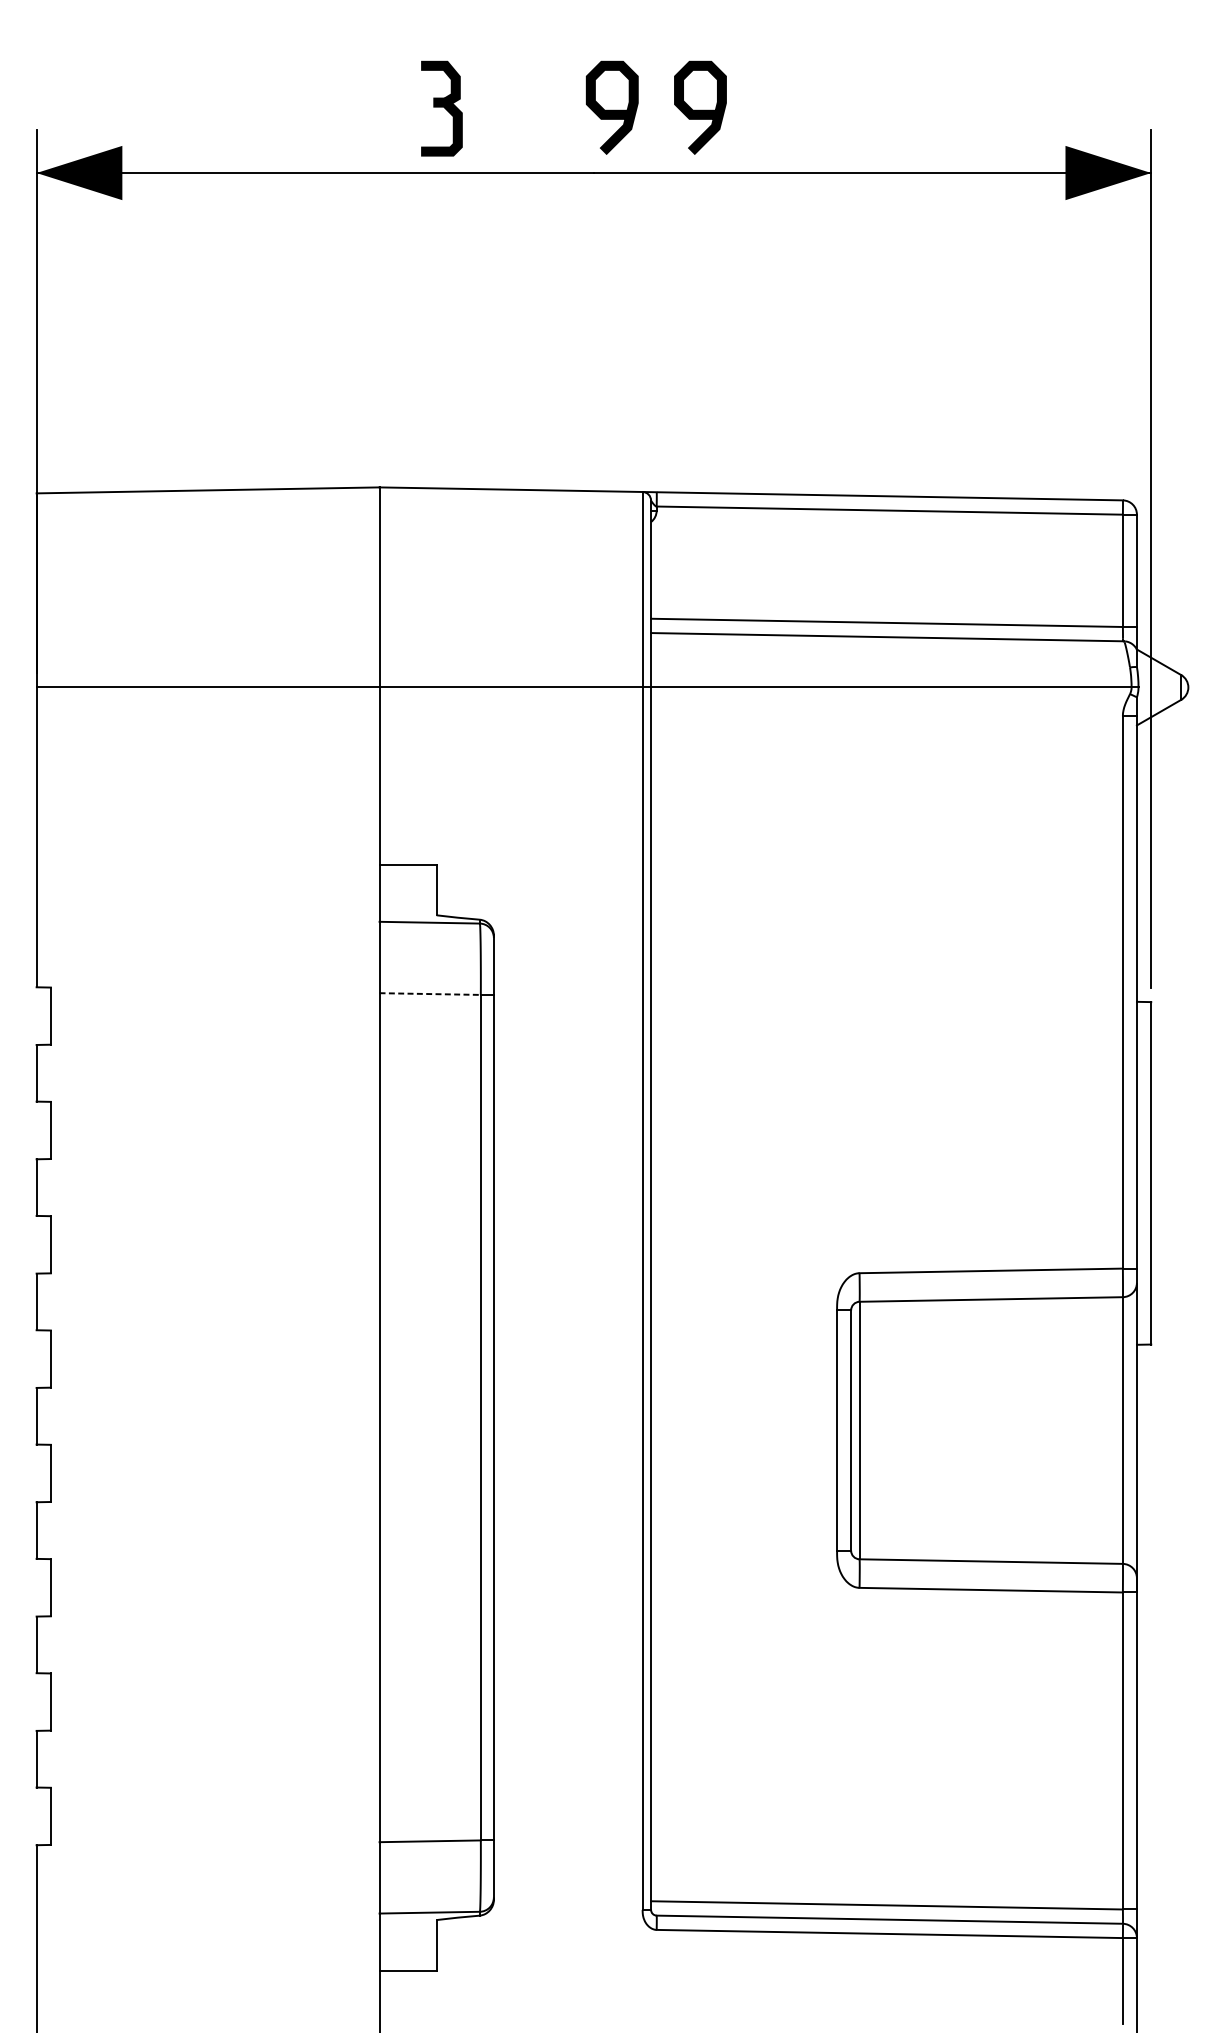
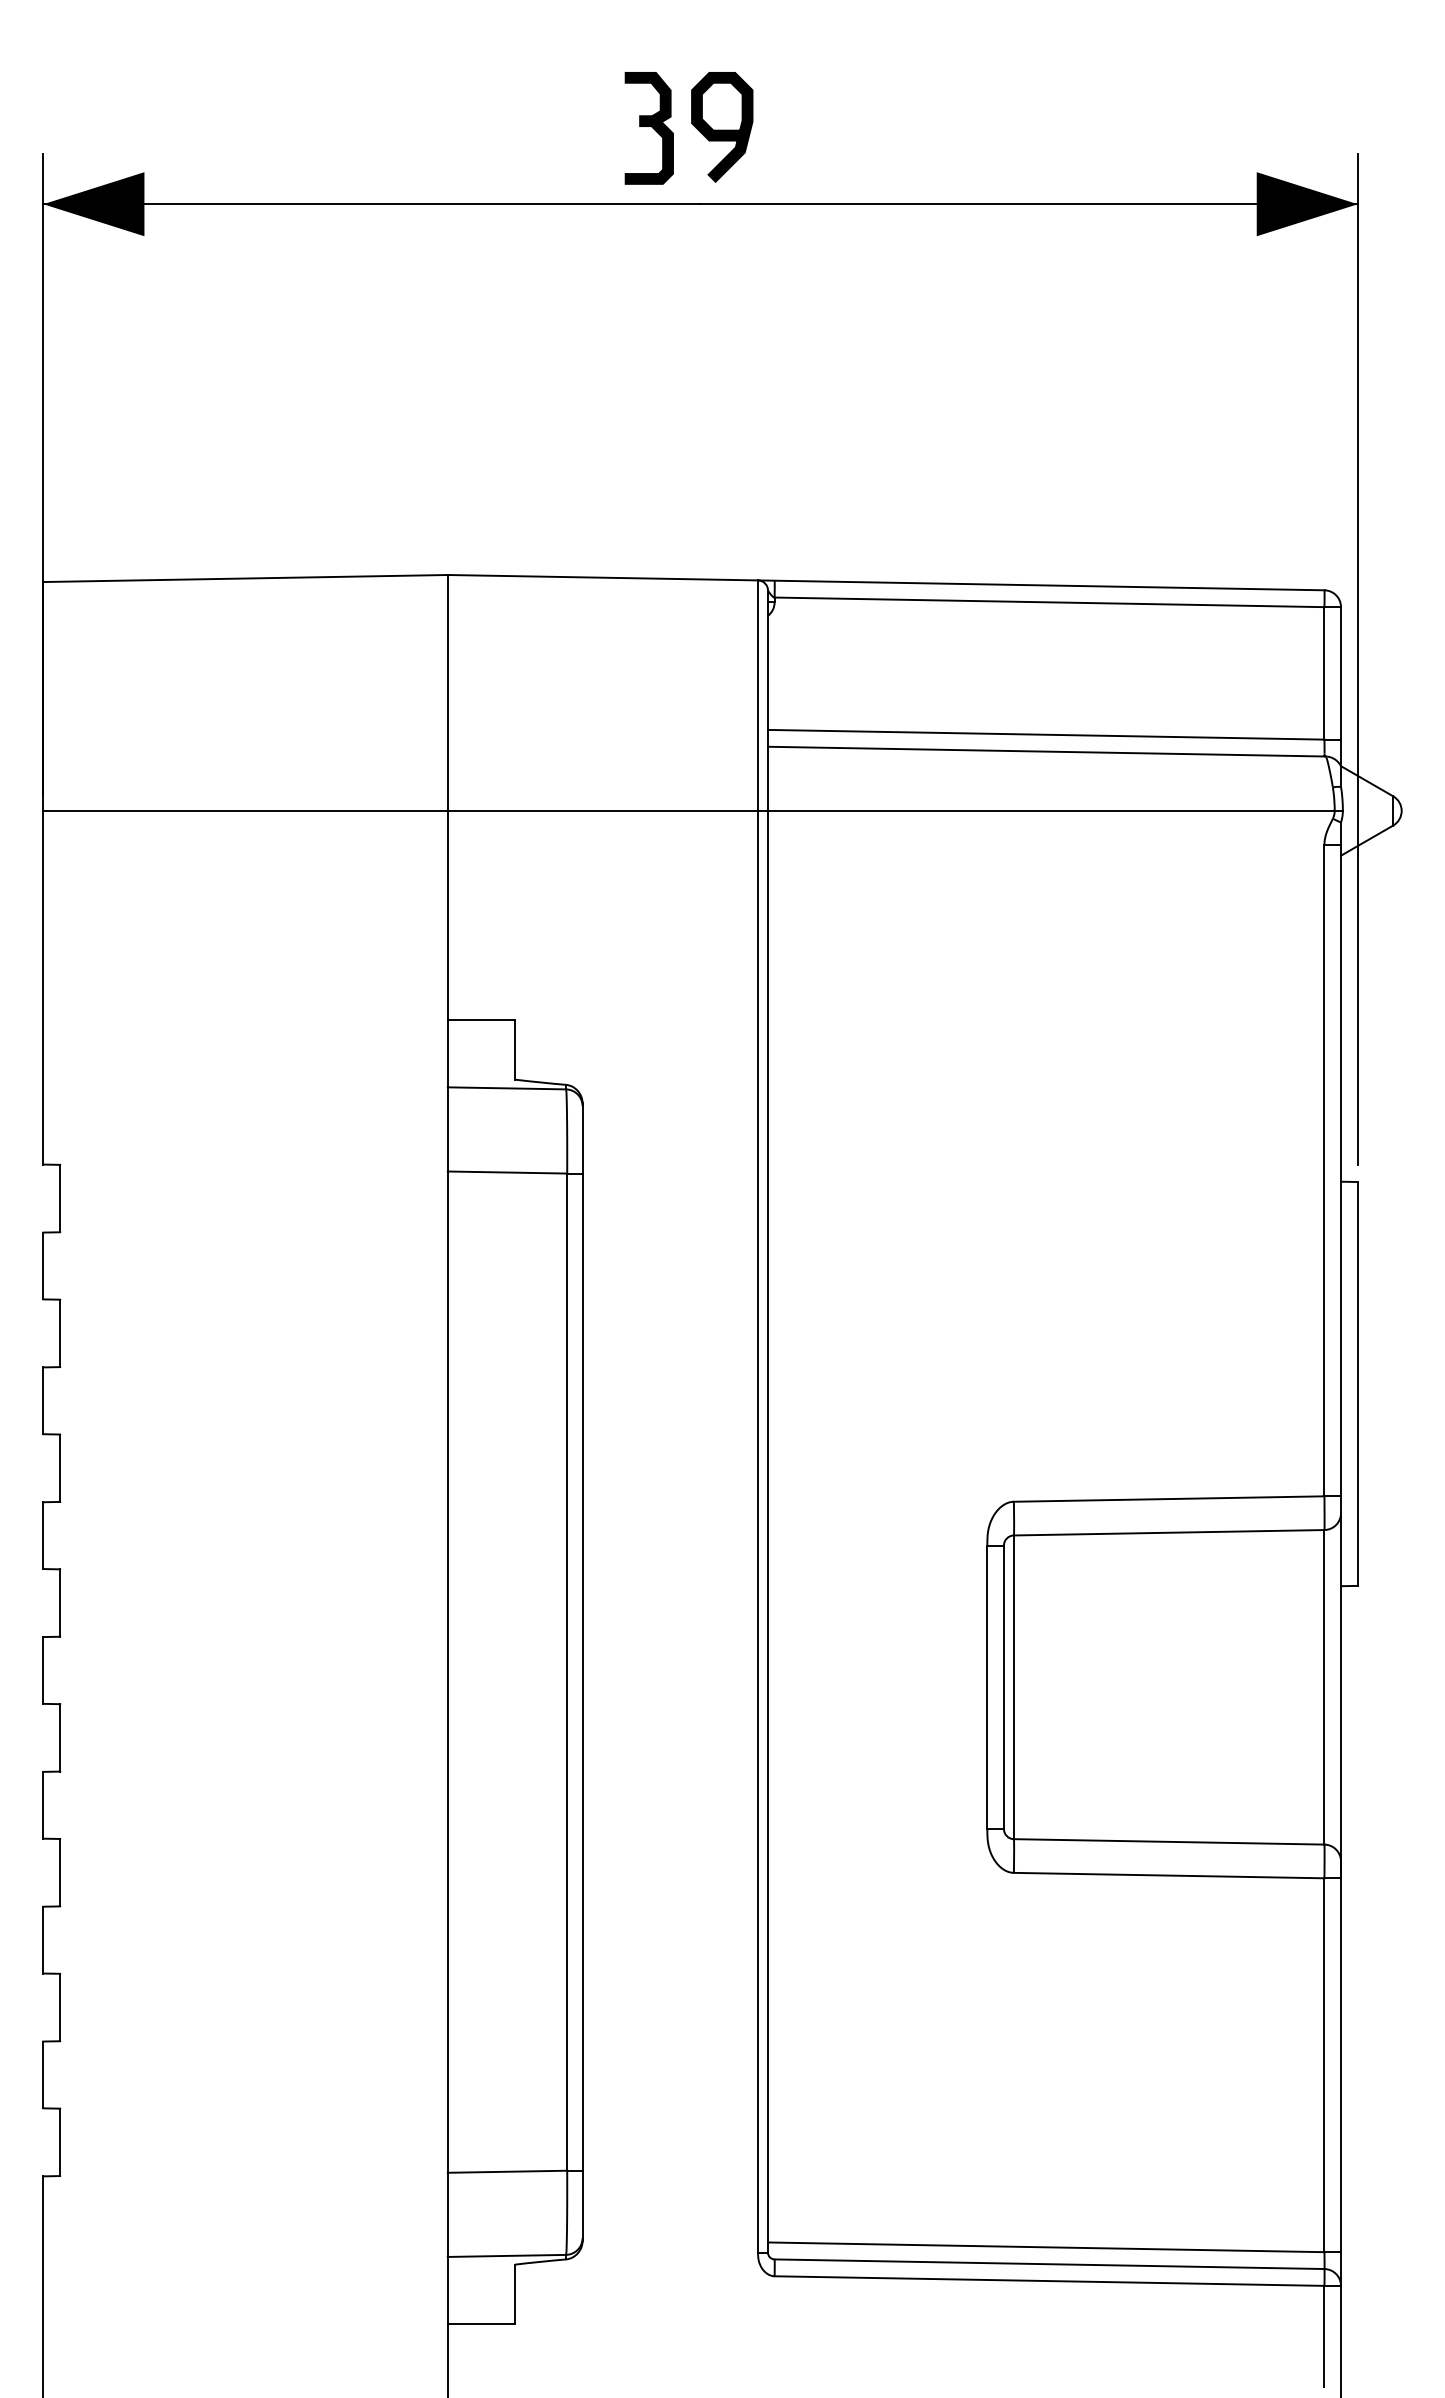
part: (441, 108) -> (648, 128), moved
curve: (700, 109) -> (826, 129), removed
line: (430, 994) -> (507, 1172), dashed -> solid

